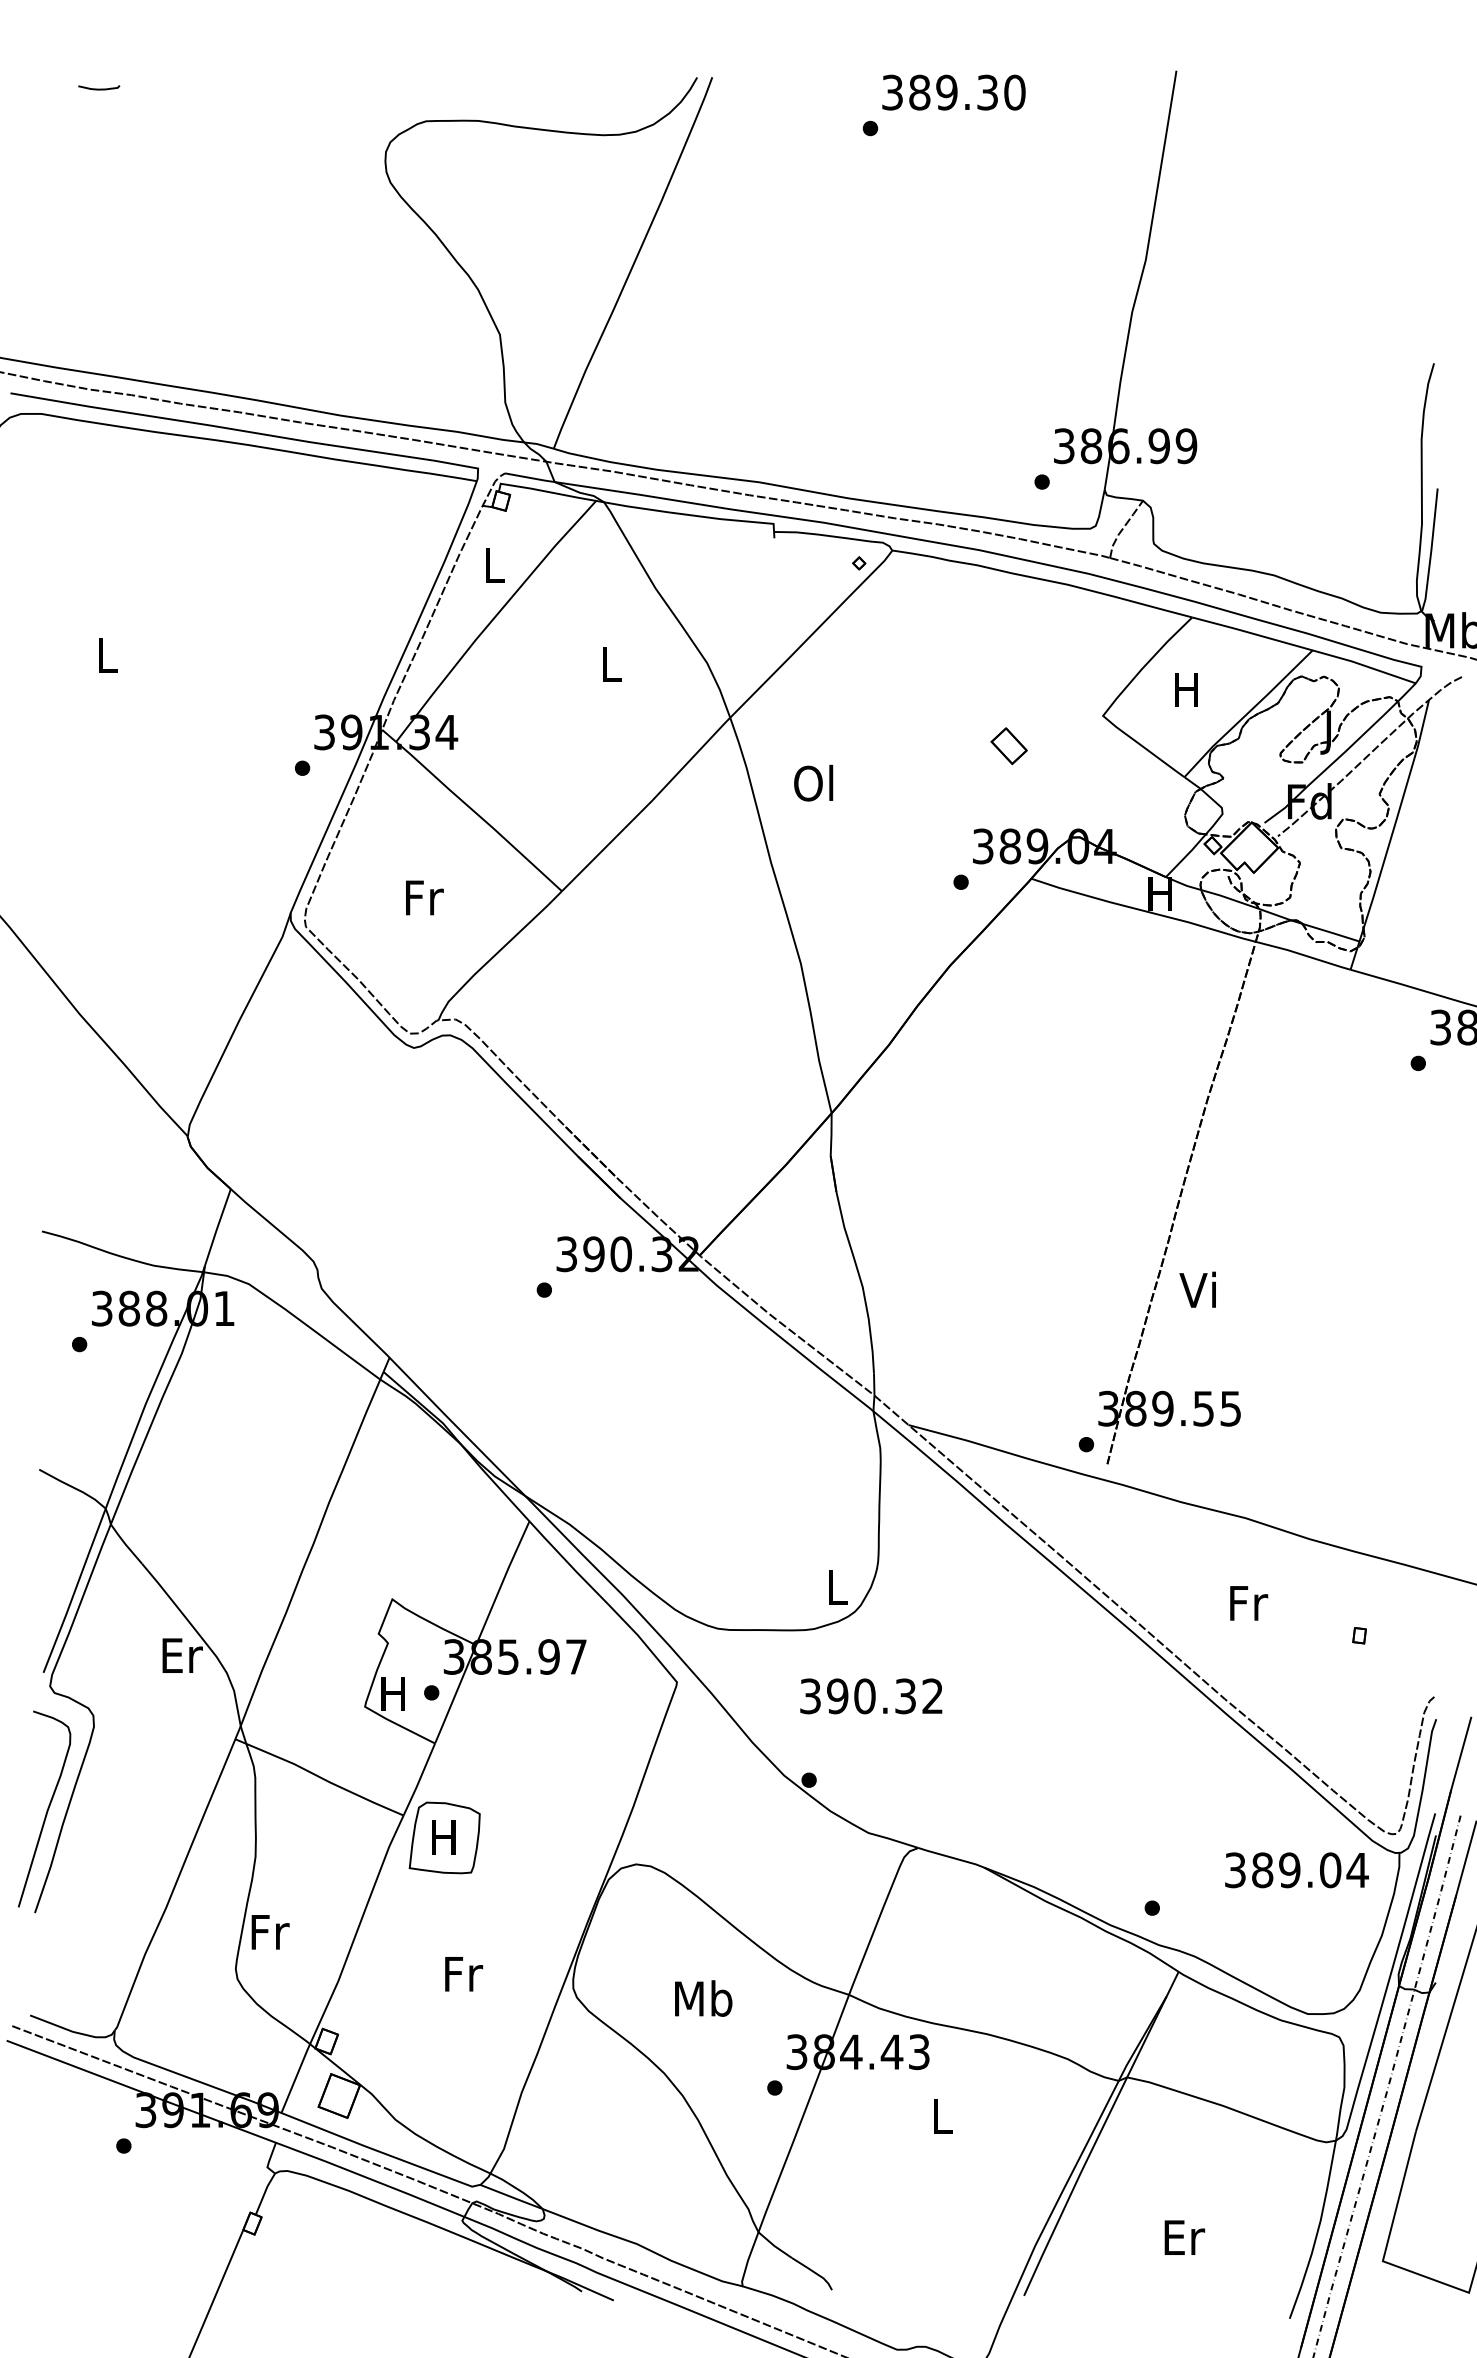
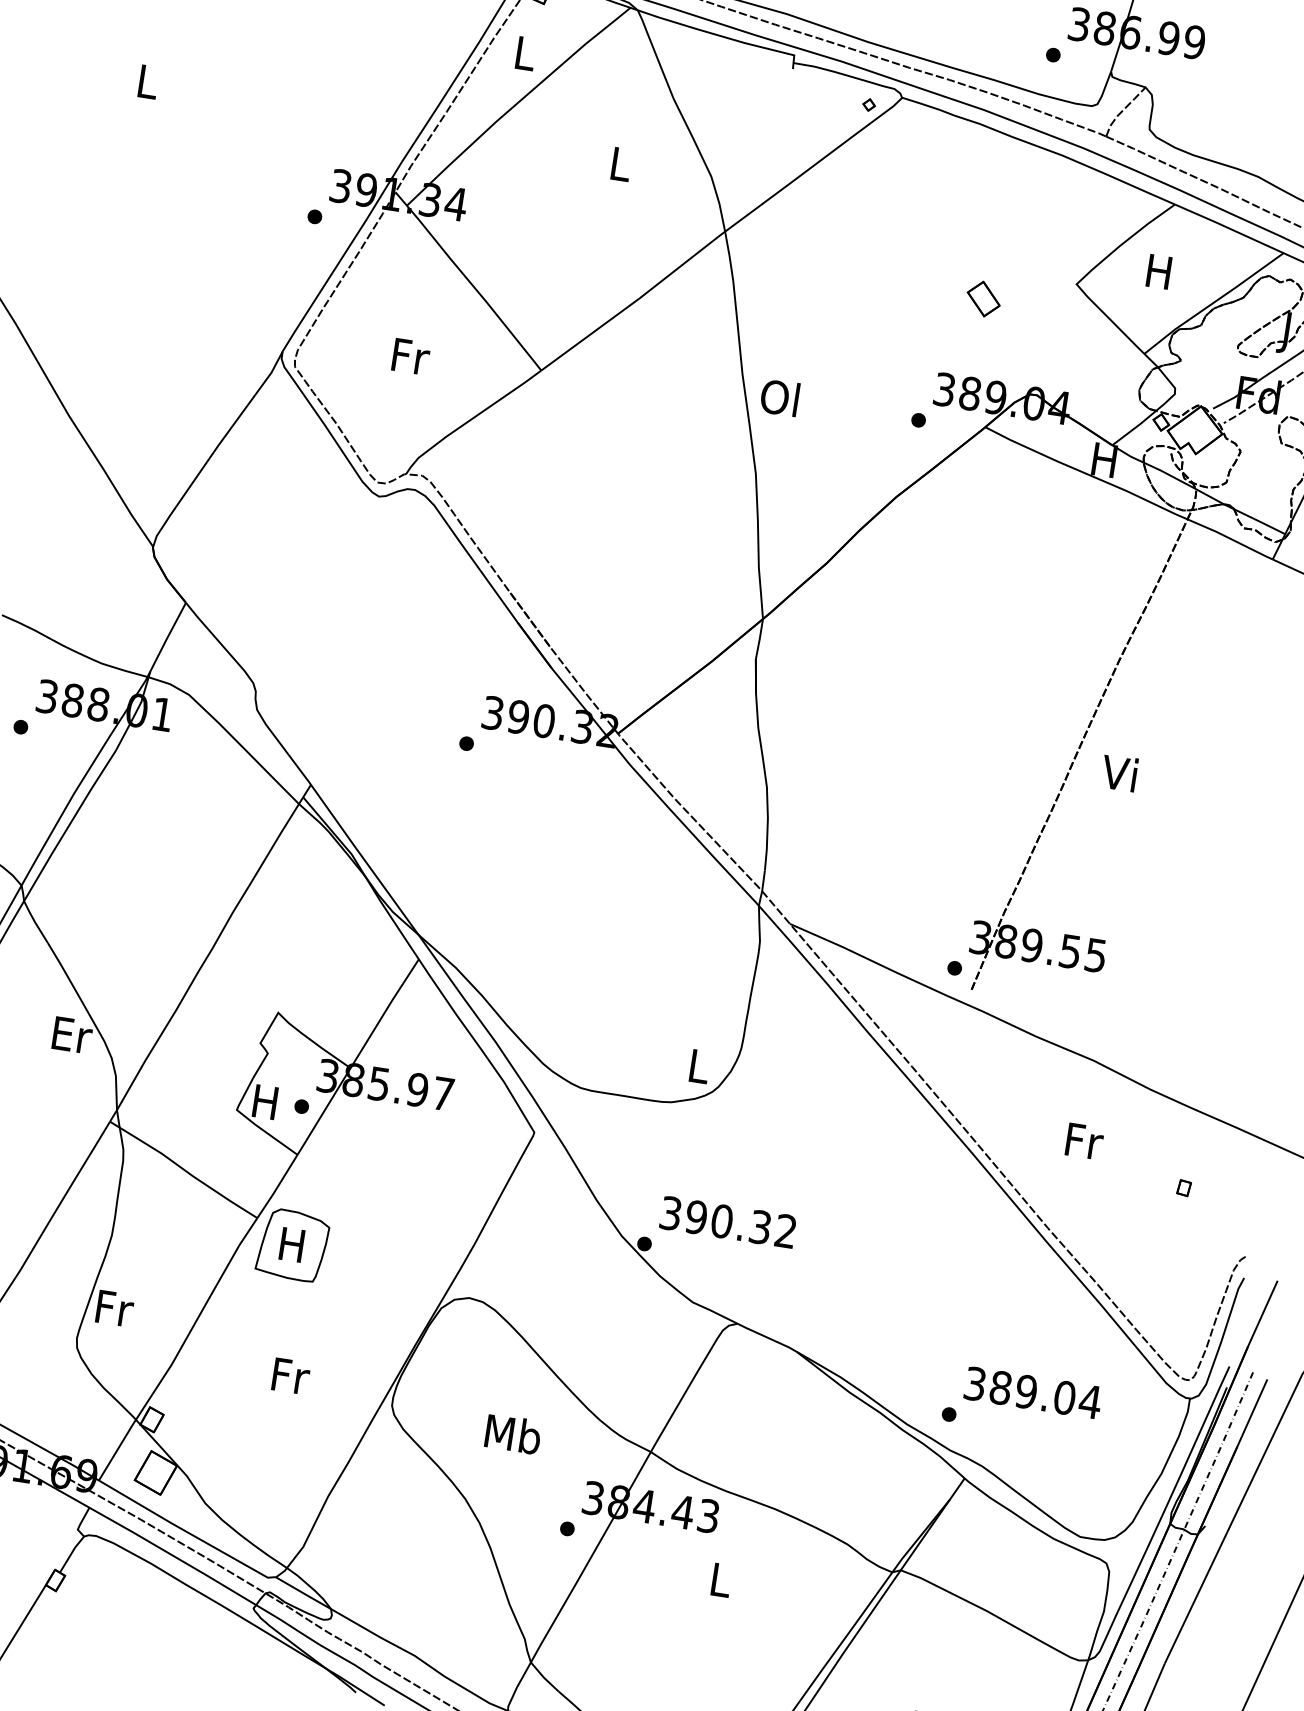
text: (813, 782) -> (779, 397), moved
text: (1197, 1289) -> (1119, 772), moved
text: (871, 1696) -> (728, 1222), moved
text: (1296, 1870) -> (1032, 1393), moved

